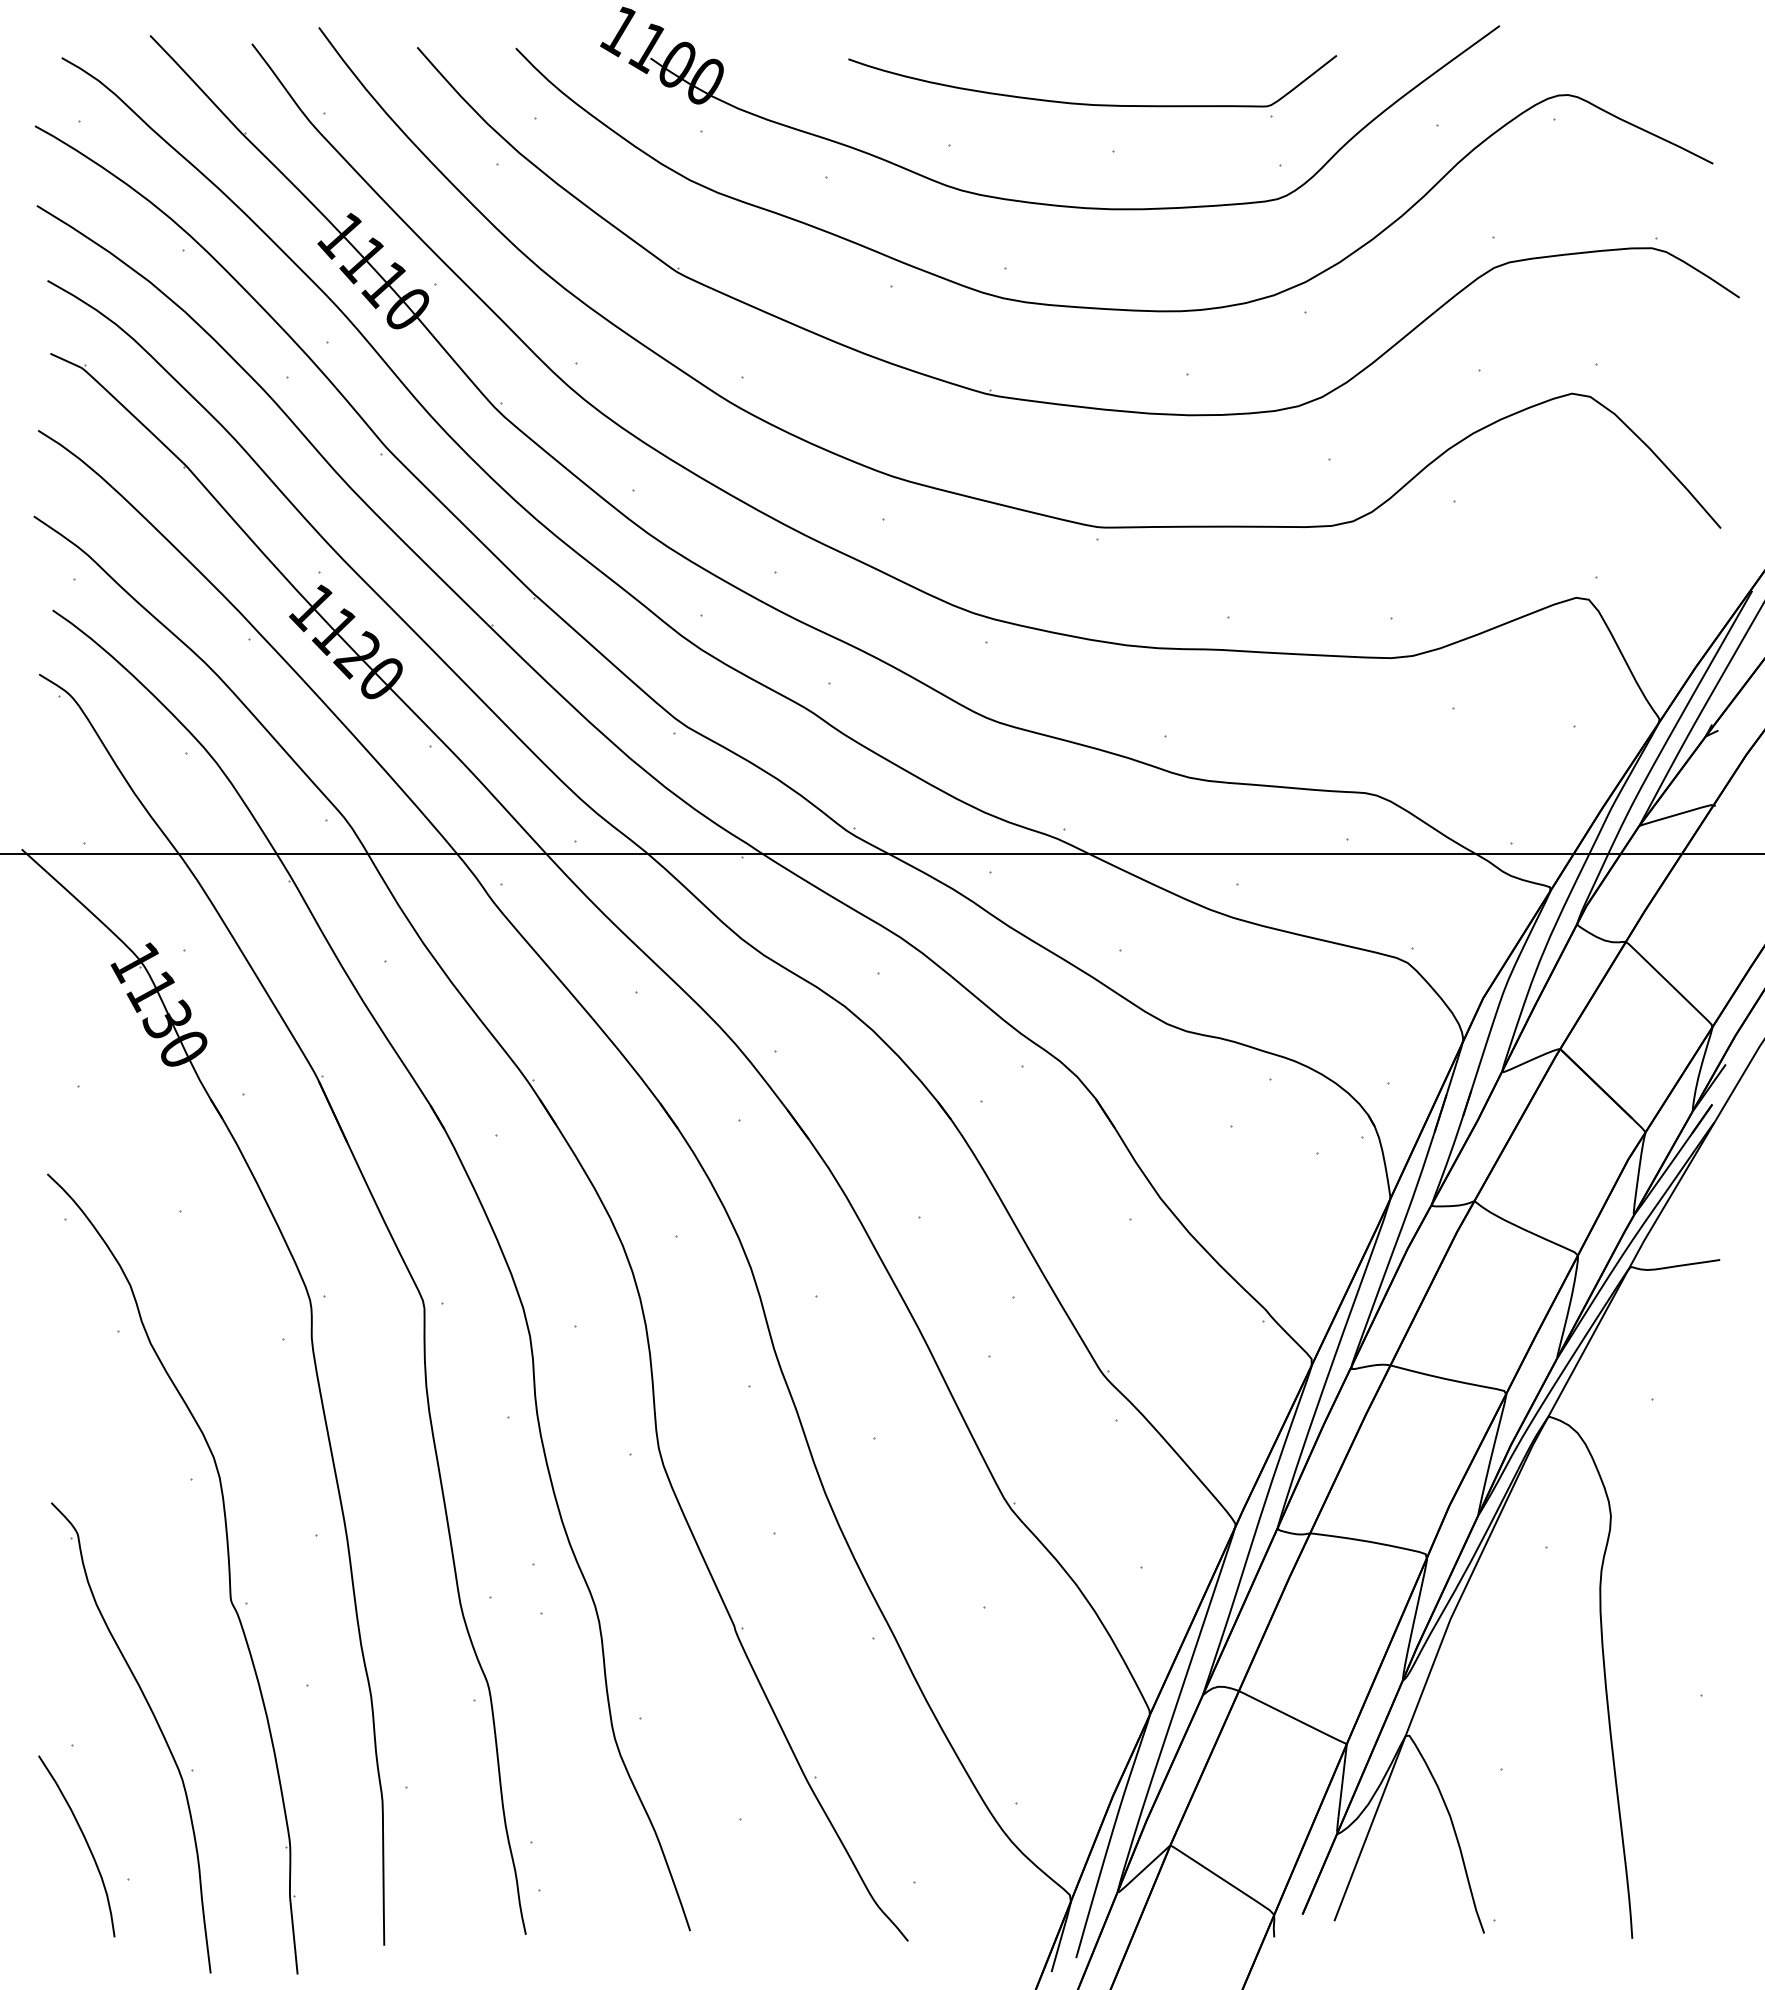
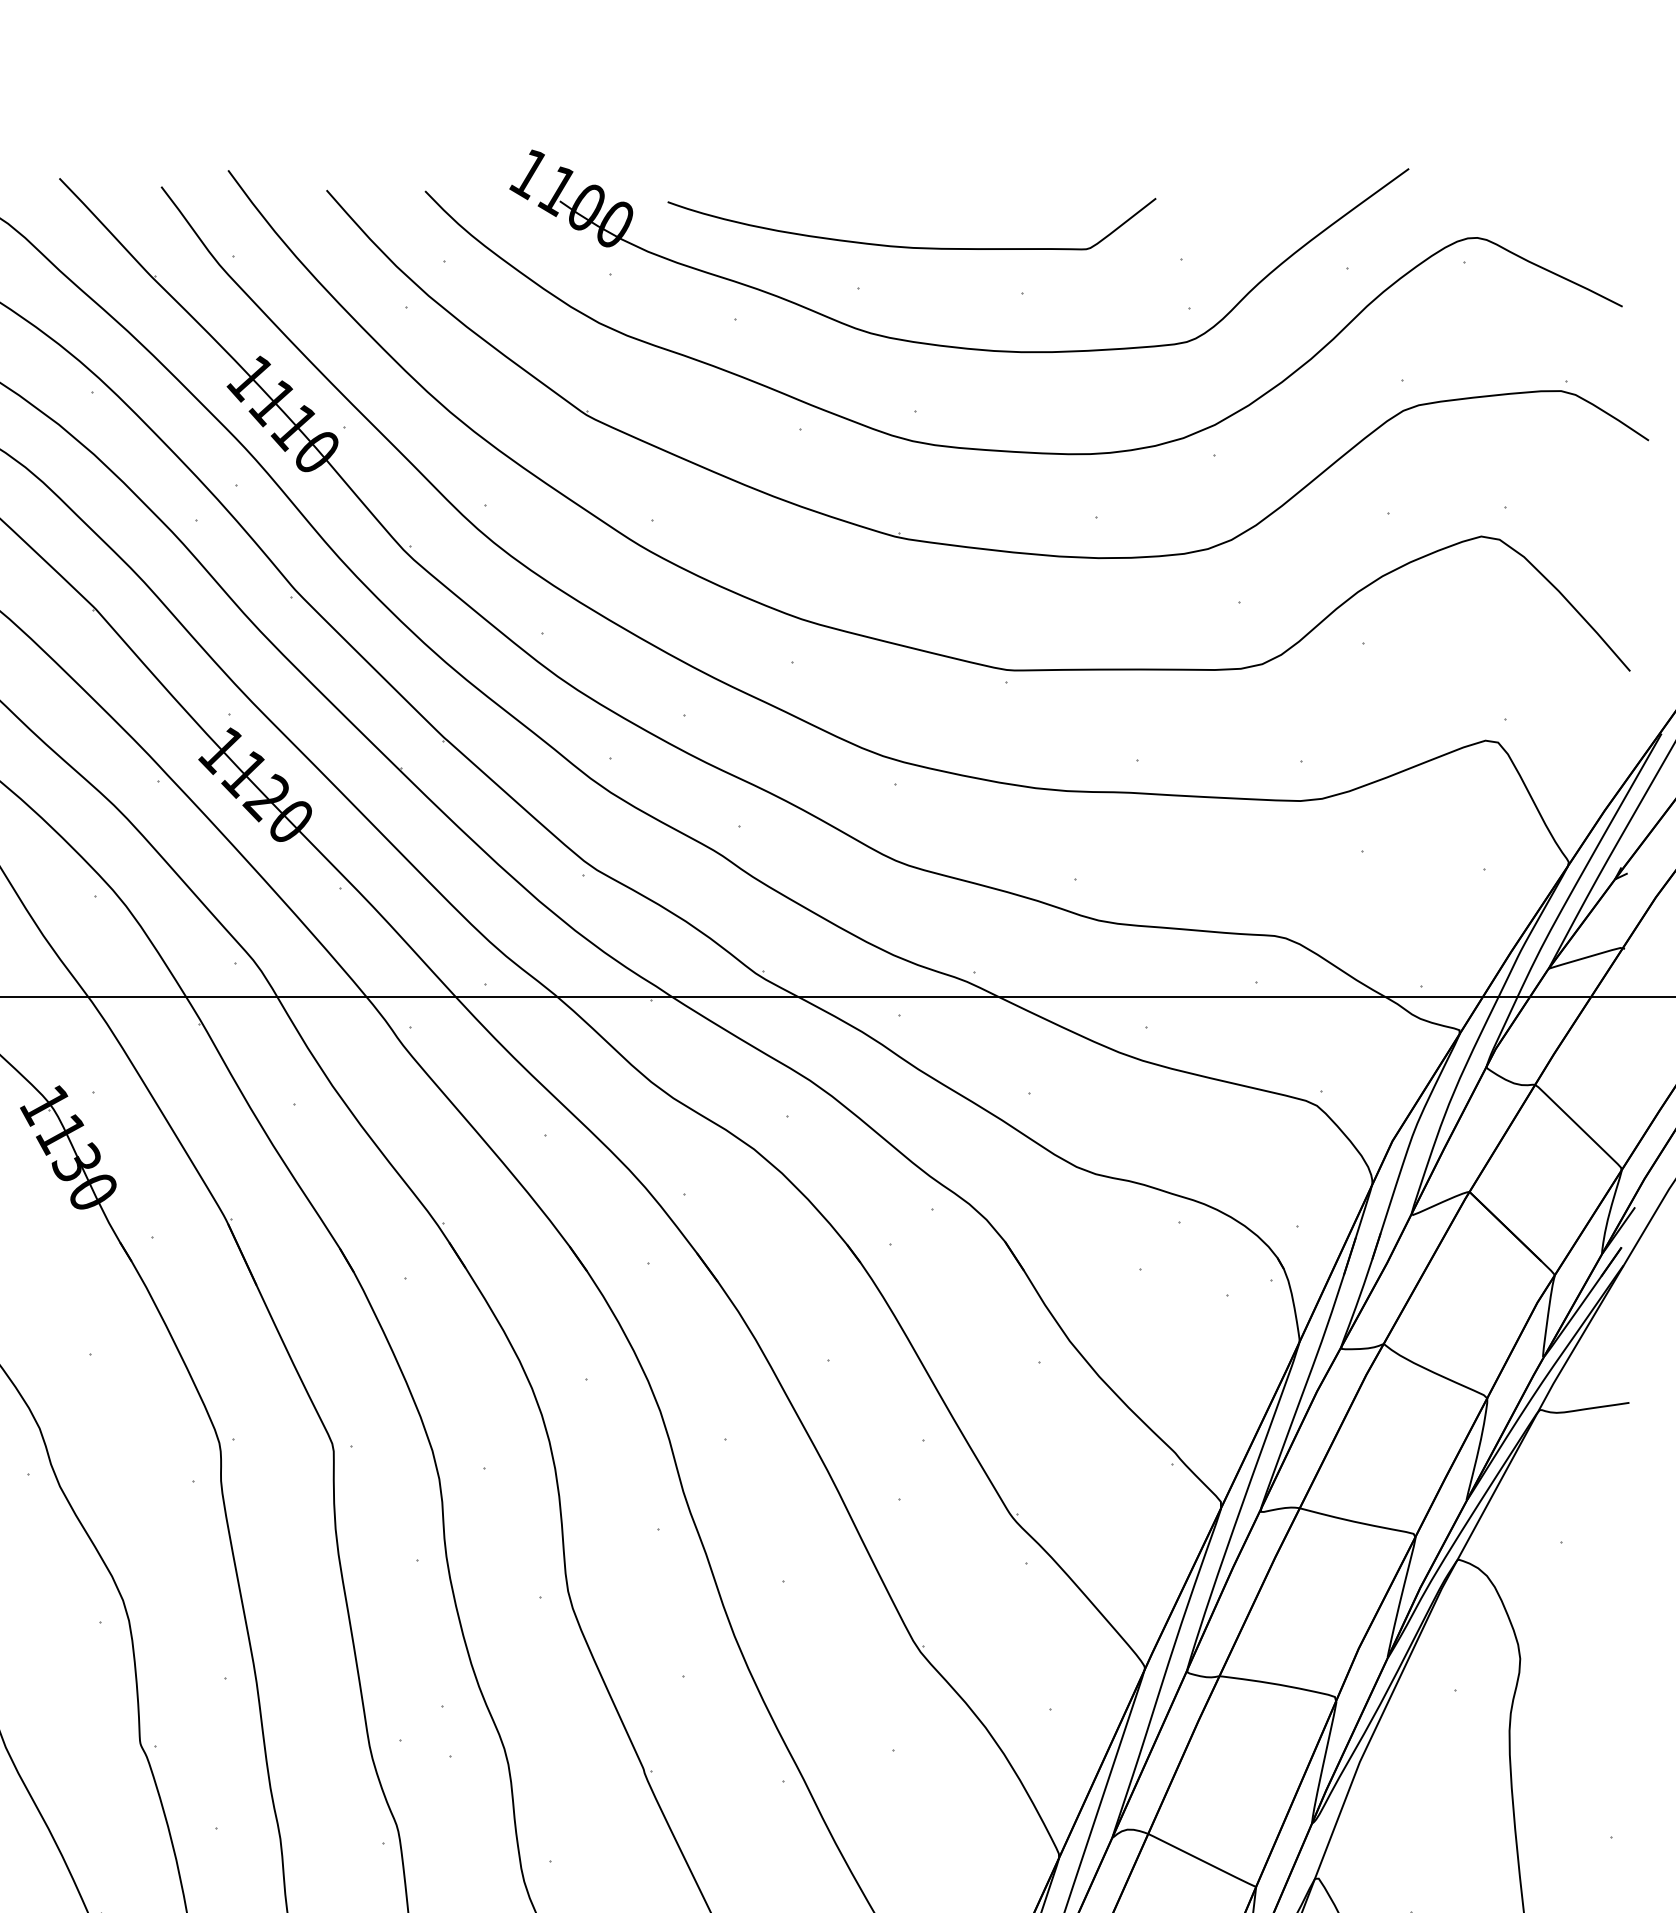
curve: (1090, 103) -> (909, 246), moved

